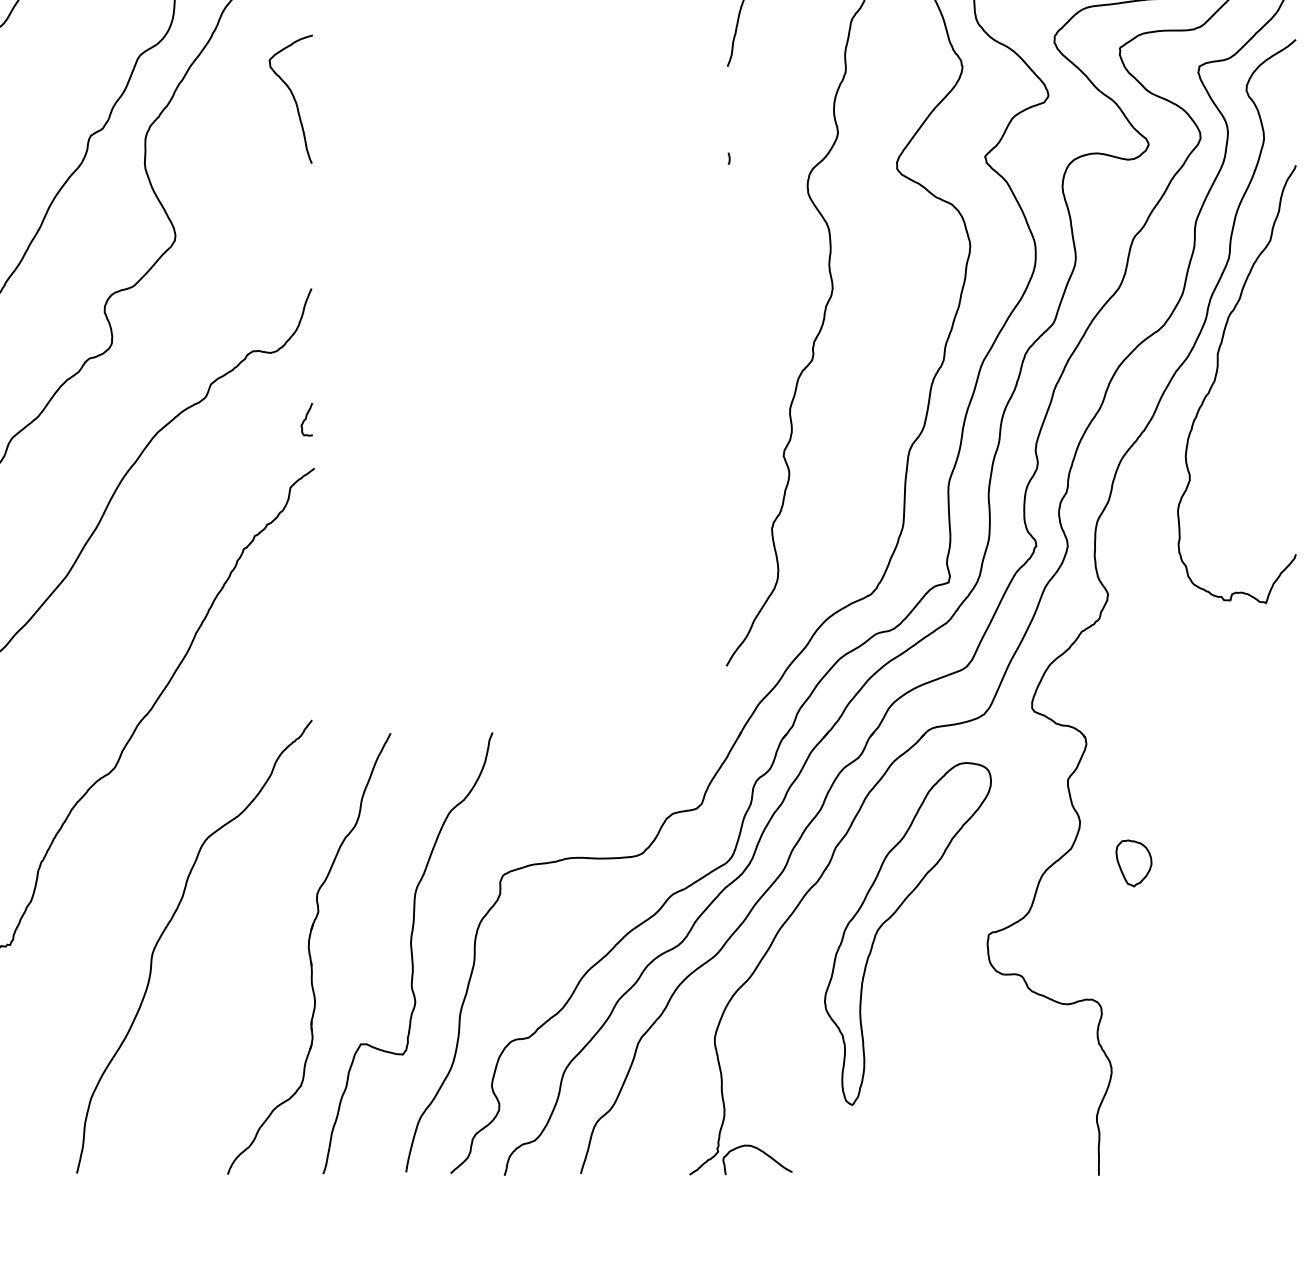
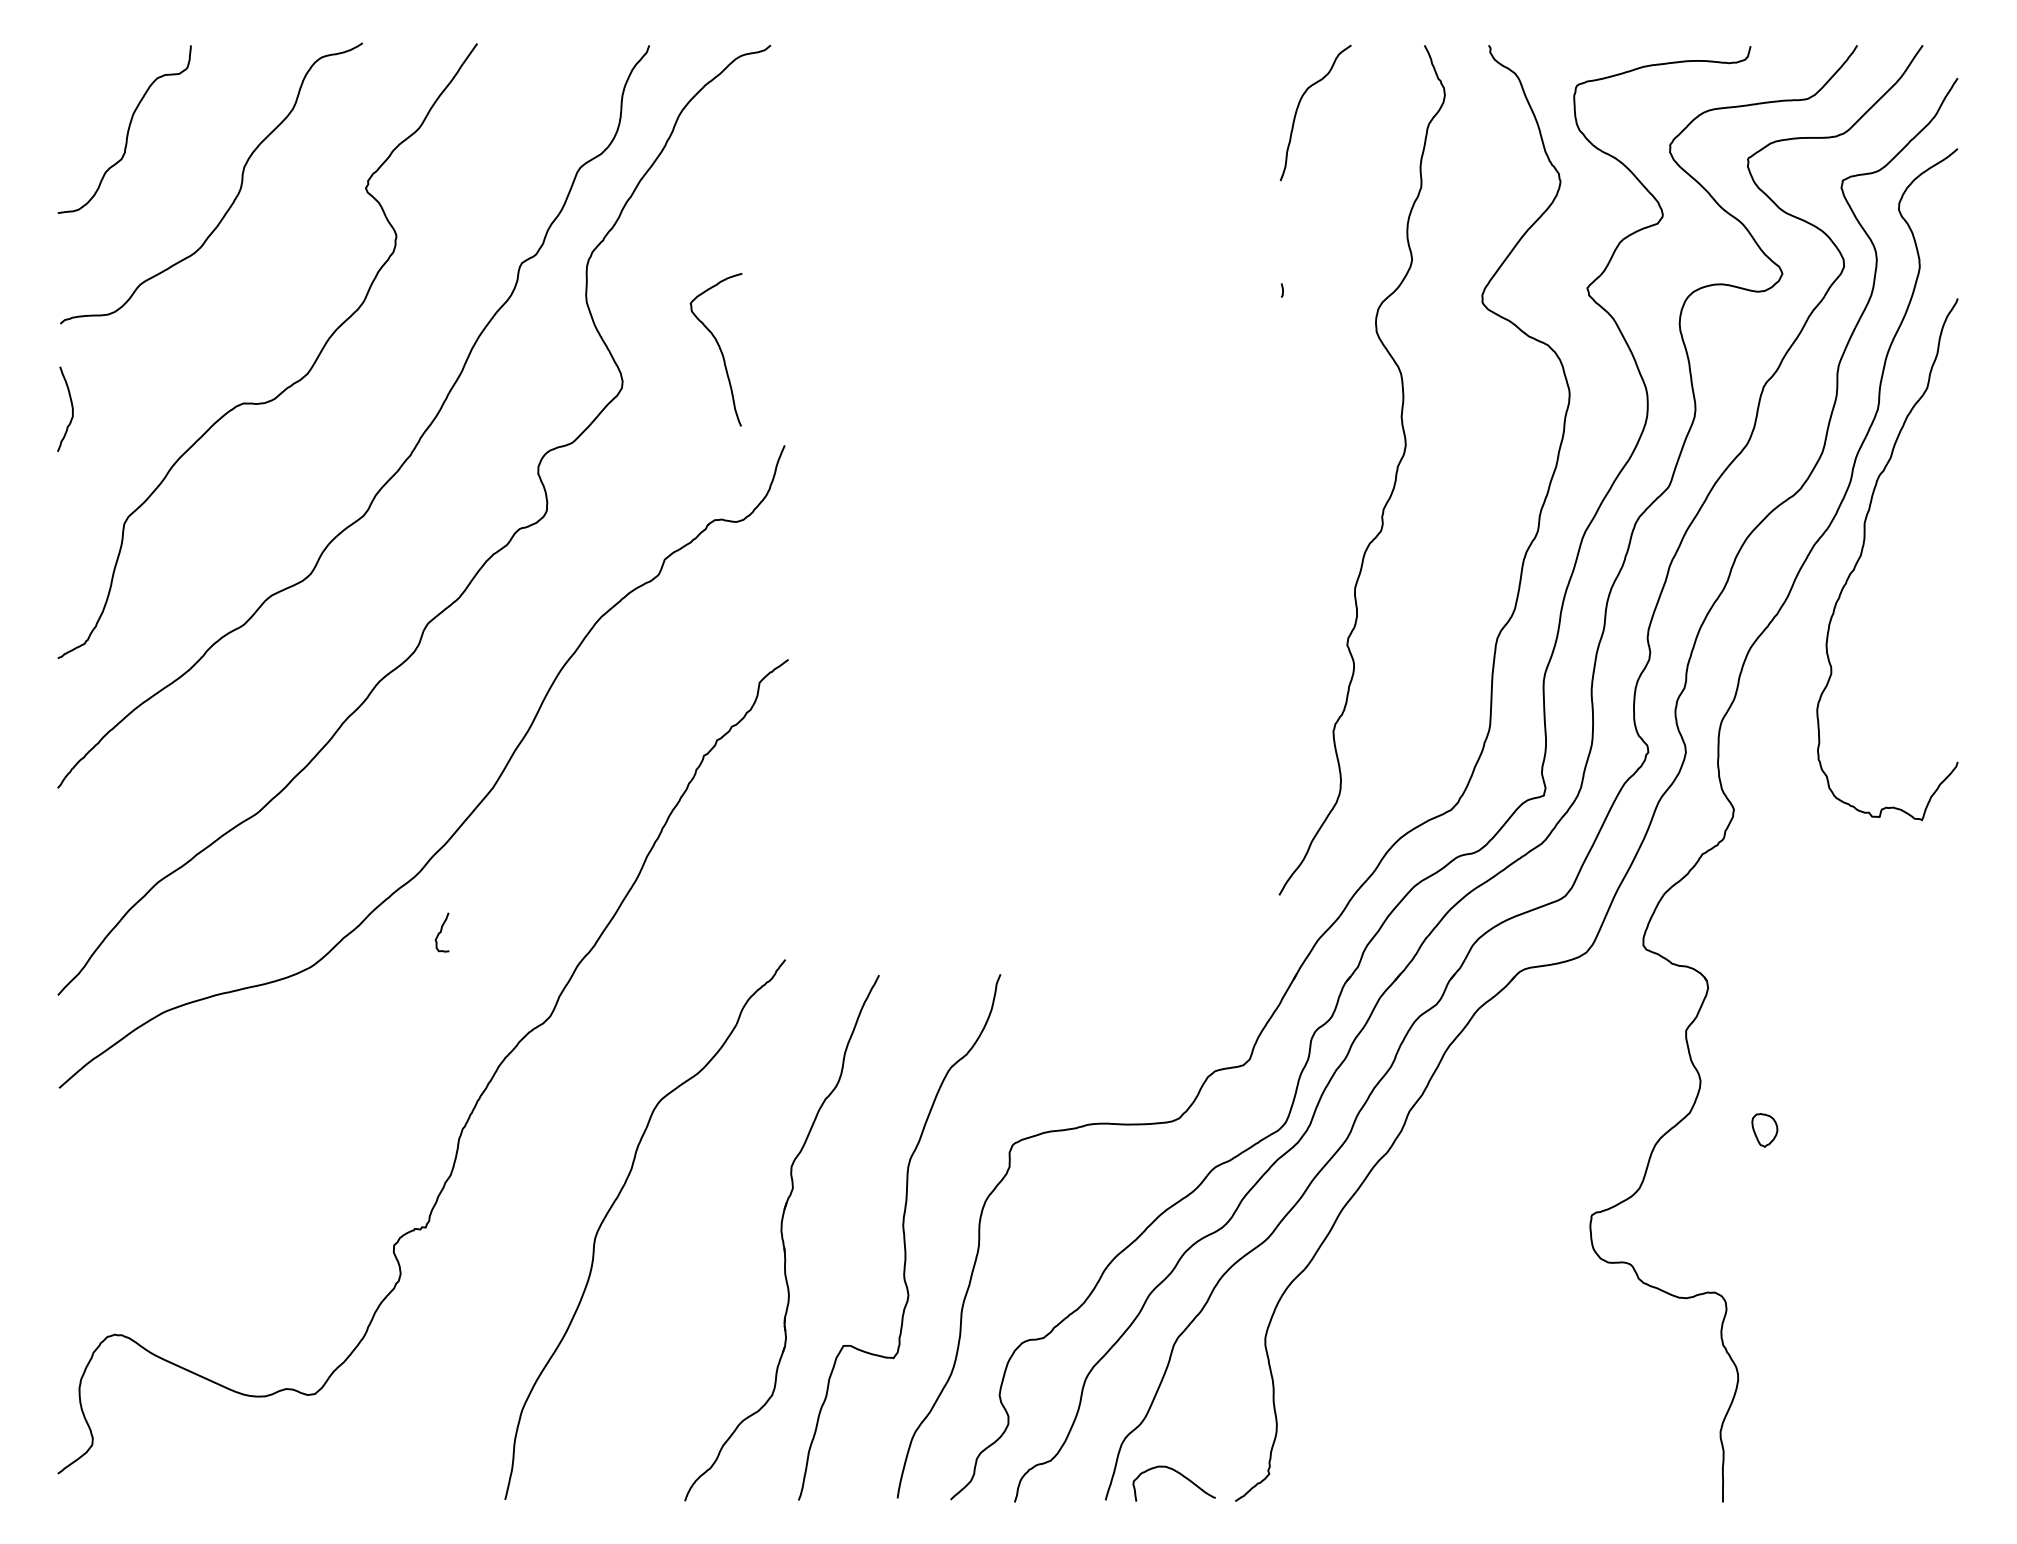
curve: (292, 97) -> (718, 347), moved
curve: (306, 419) -> (441, 932), moved
part: (1133, 863) -> (1764, 1130), size x0.6
part: (891, 917) -> (1475, 1194), removed
curve: (760, 1151) -> (1177, 1473), moved

